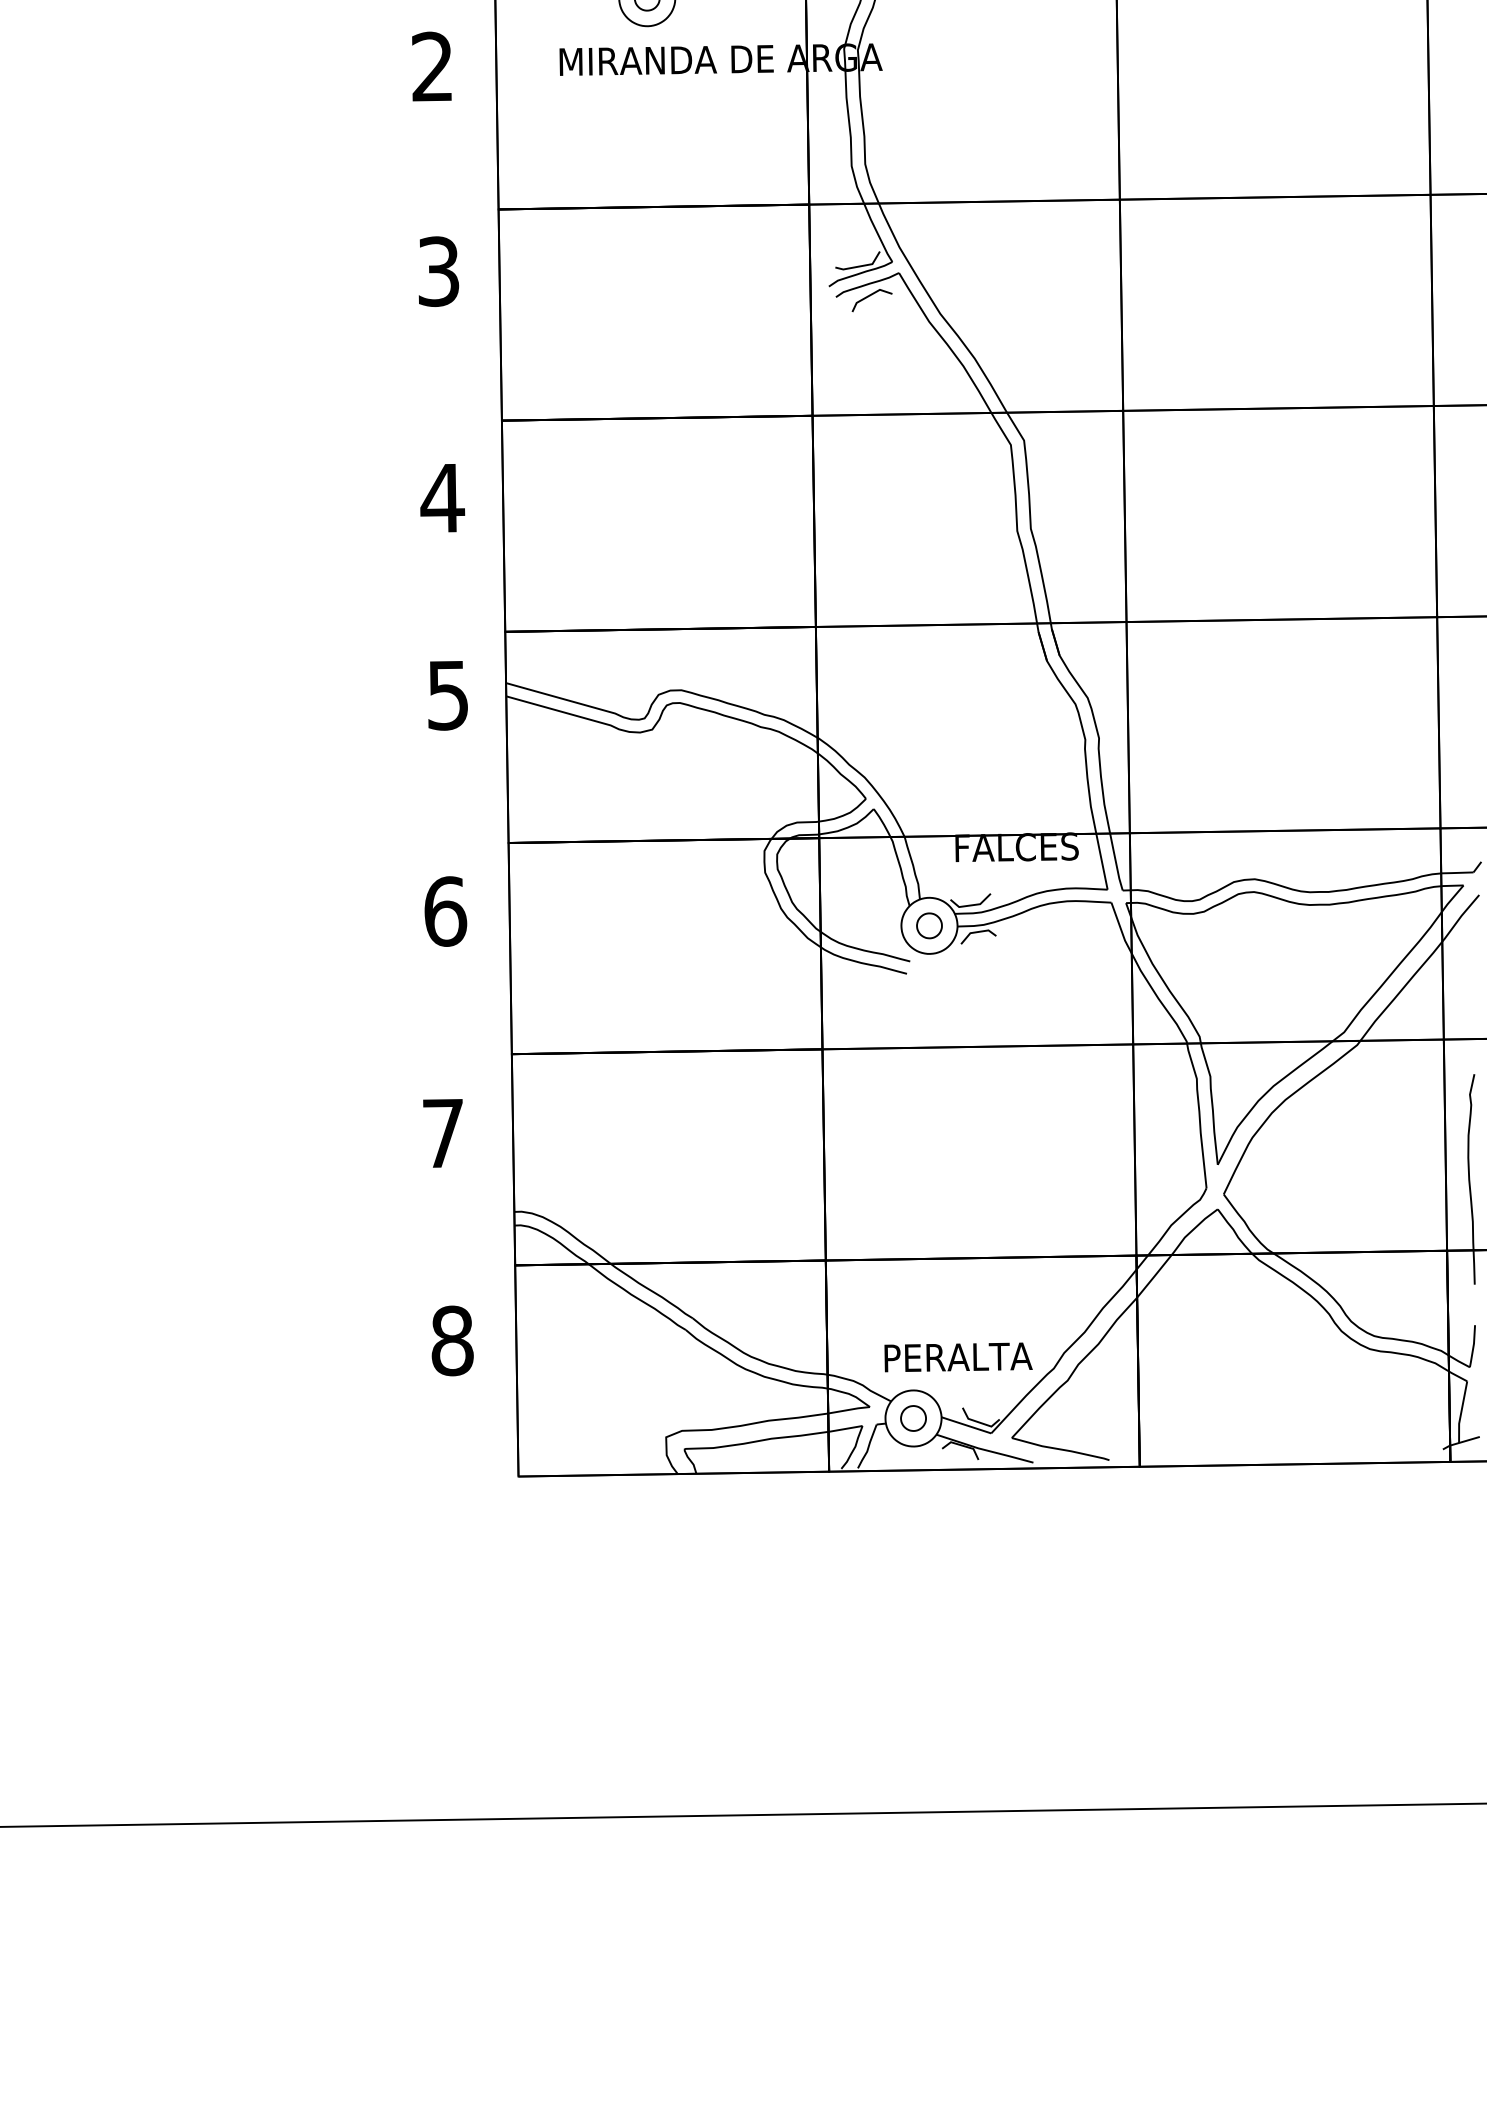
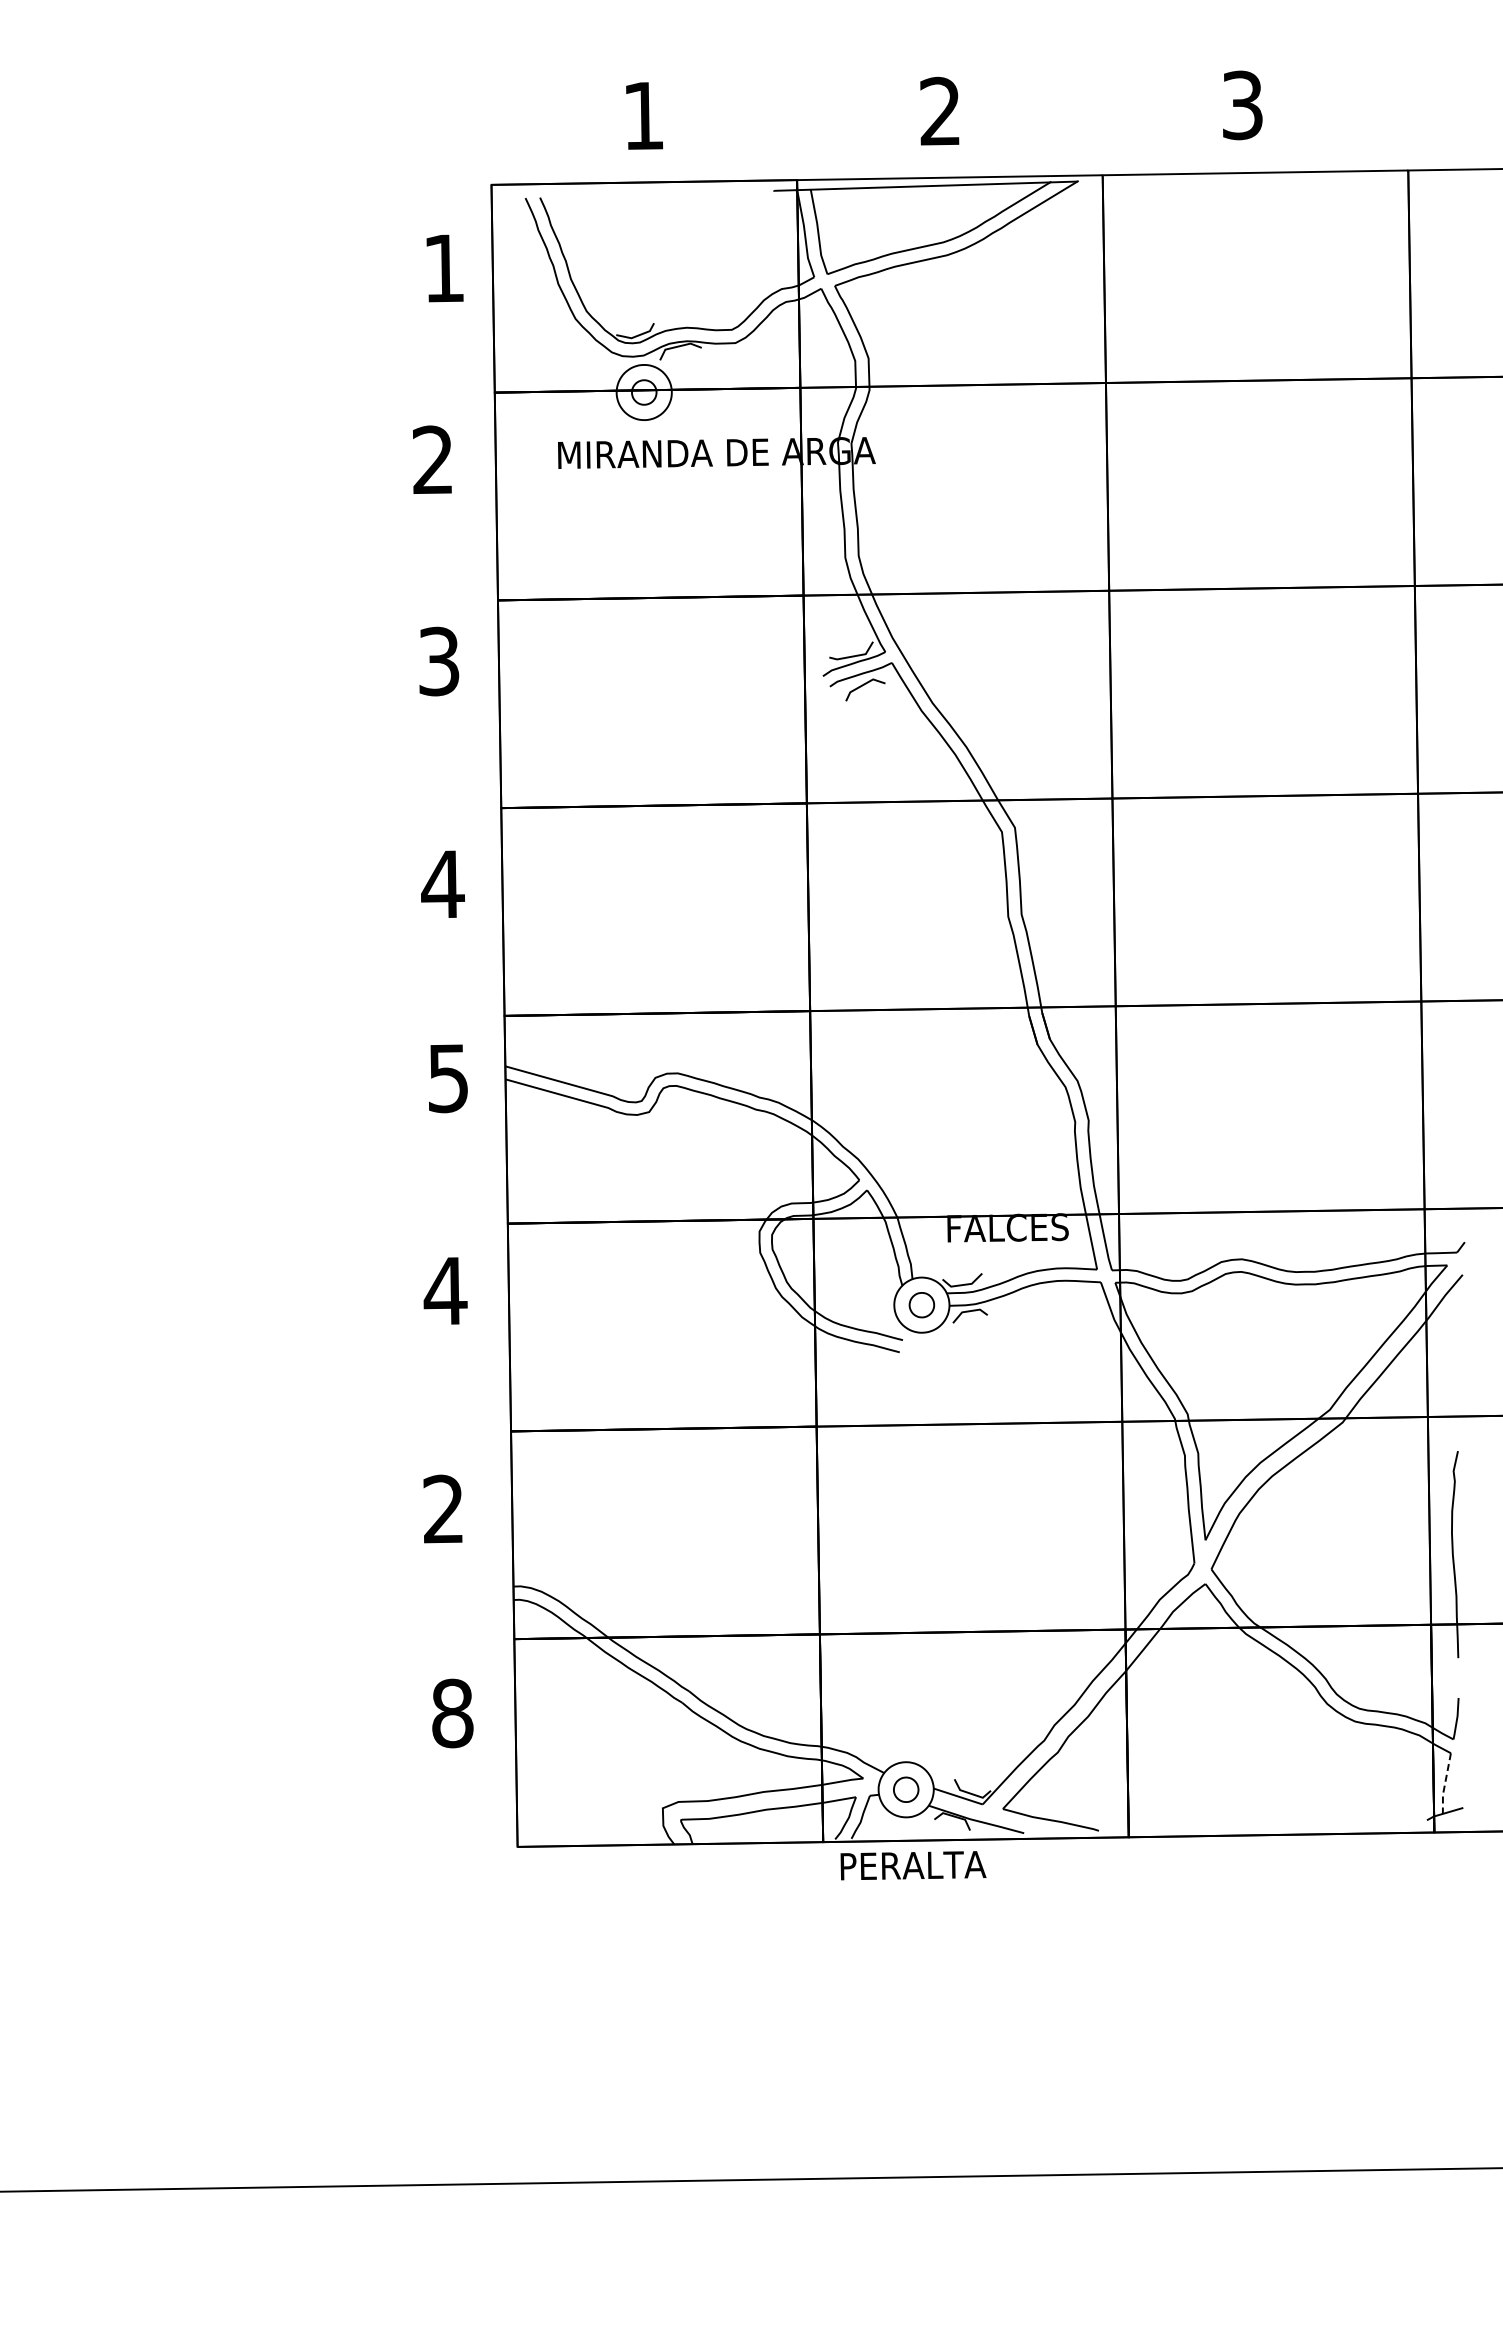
text: (445, 910) -> (445, 1290), 6 -> 4
text: (442, 1132) -> (442, 1508), 7 -> 2
text: (958, 1357) -> (913, 1865), moved
line: (1461, 1412) -> (1445, 1783), solid -> dashed

